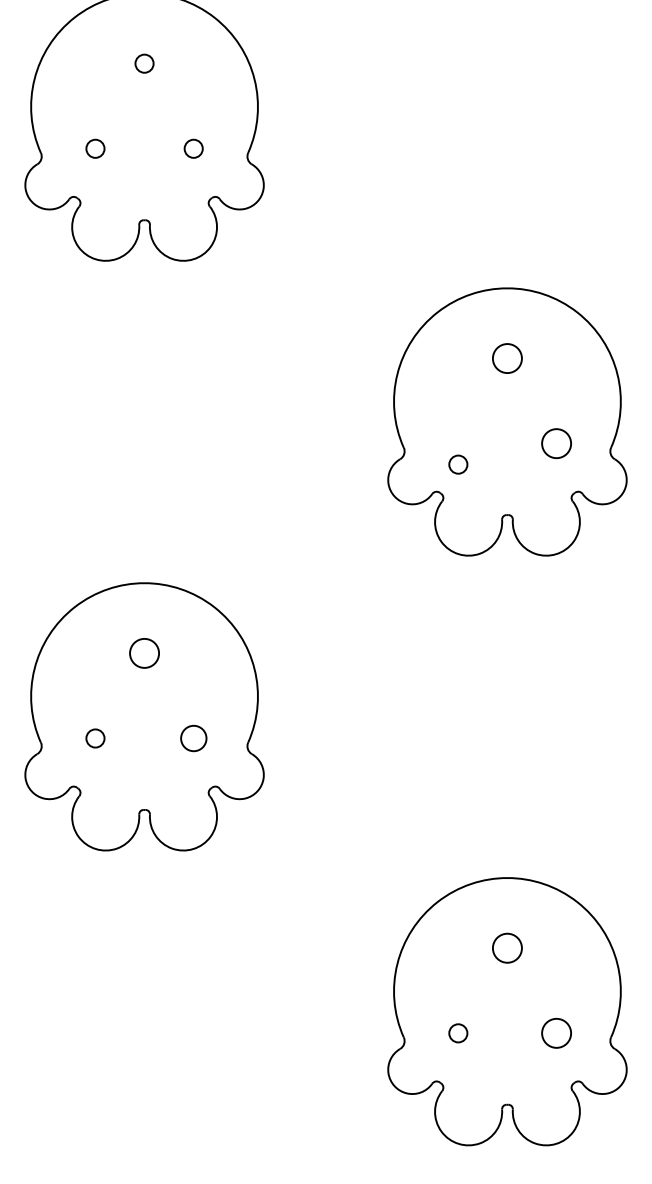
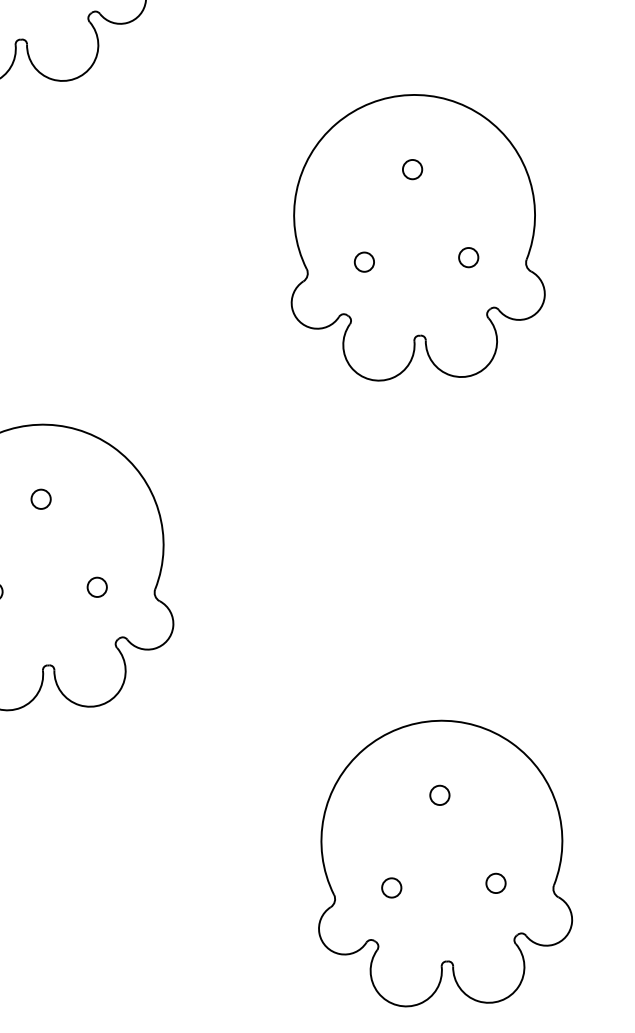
circle: (507, 358) -> (412, 169), size x0.62
circle: (556, 443) -> (468, 257), size x0.62
circle: (458, 464) -> (364, 262), moved
circle: (144, 653) -> (41, 499), size x0.62
circle: (193, 738) -> (97, 587), size x0.71
circle: (507, 948) -> (439, 795), size x0.62
circle: (556, 1033) -> (495, 883), size x0.62

